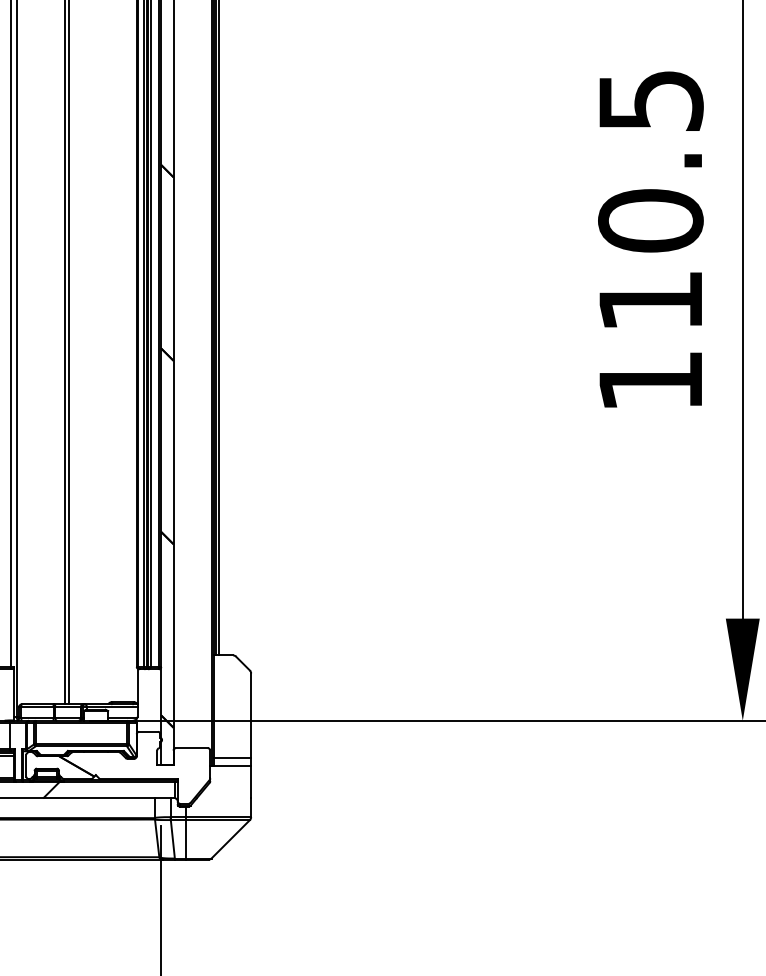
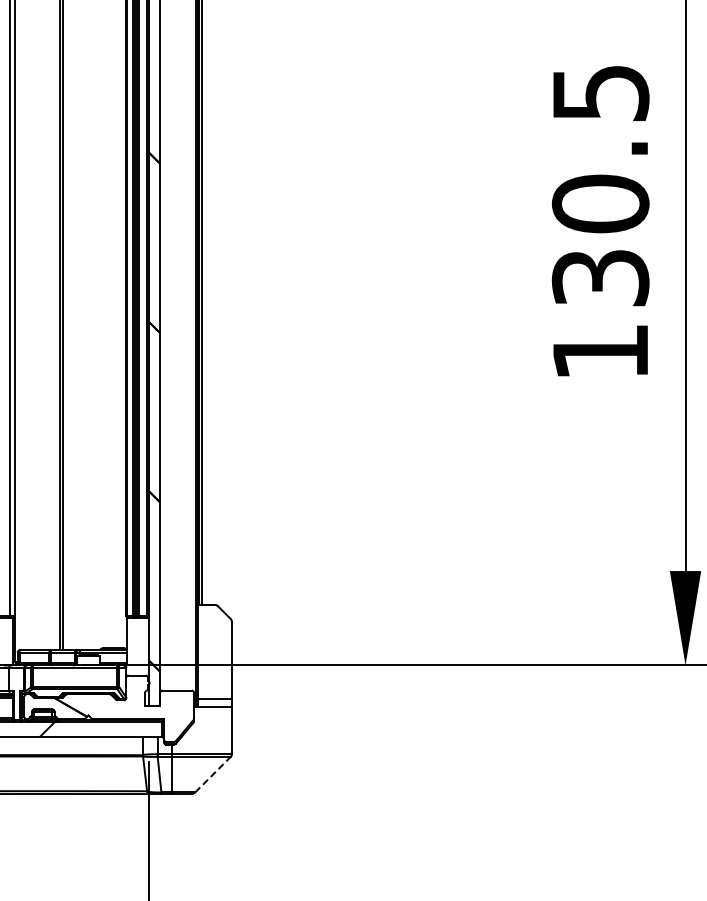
text: (650, 301) -> (600, 278), 110.5 -> 130.5
line: (231, 839) -> (213, 774), solid -> dashed

